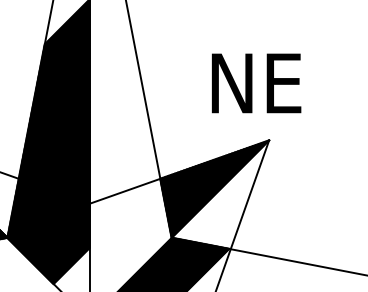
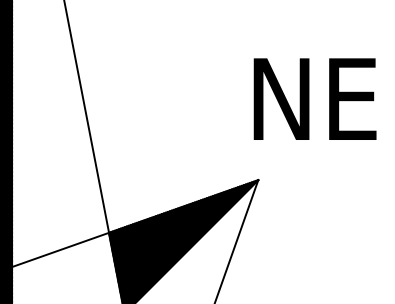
text: (256, 83) -> (315, 99), moved

